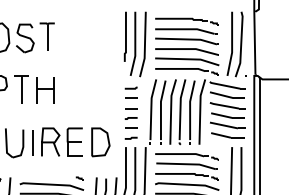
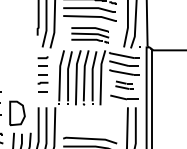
part: (187, 61) -> (90, 35), size x0.7
part: (227, 120) -> (124, 84), size x0.6
line: (130, 137) -> (42, 99), removed
part: (100, 142) -> (17, 113), moved
part: (186, 166) -> (89, 123), removed

